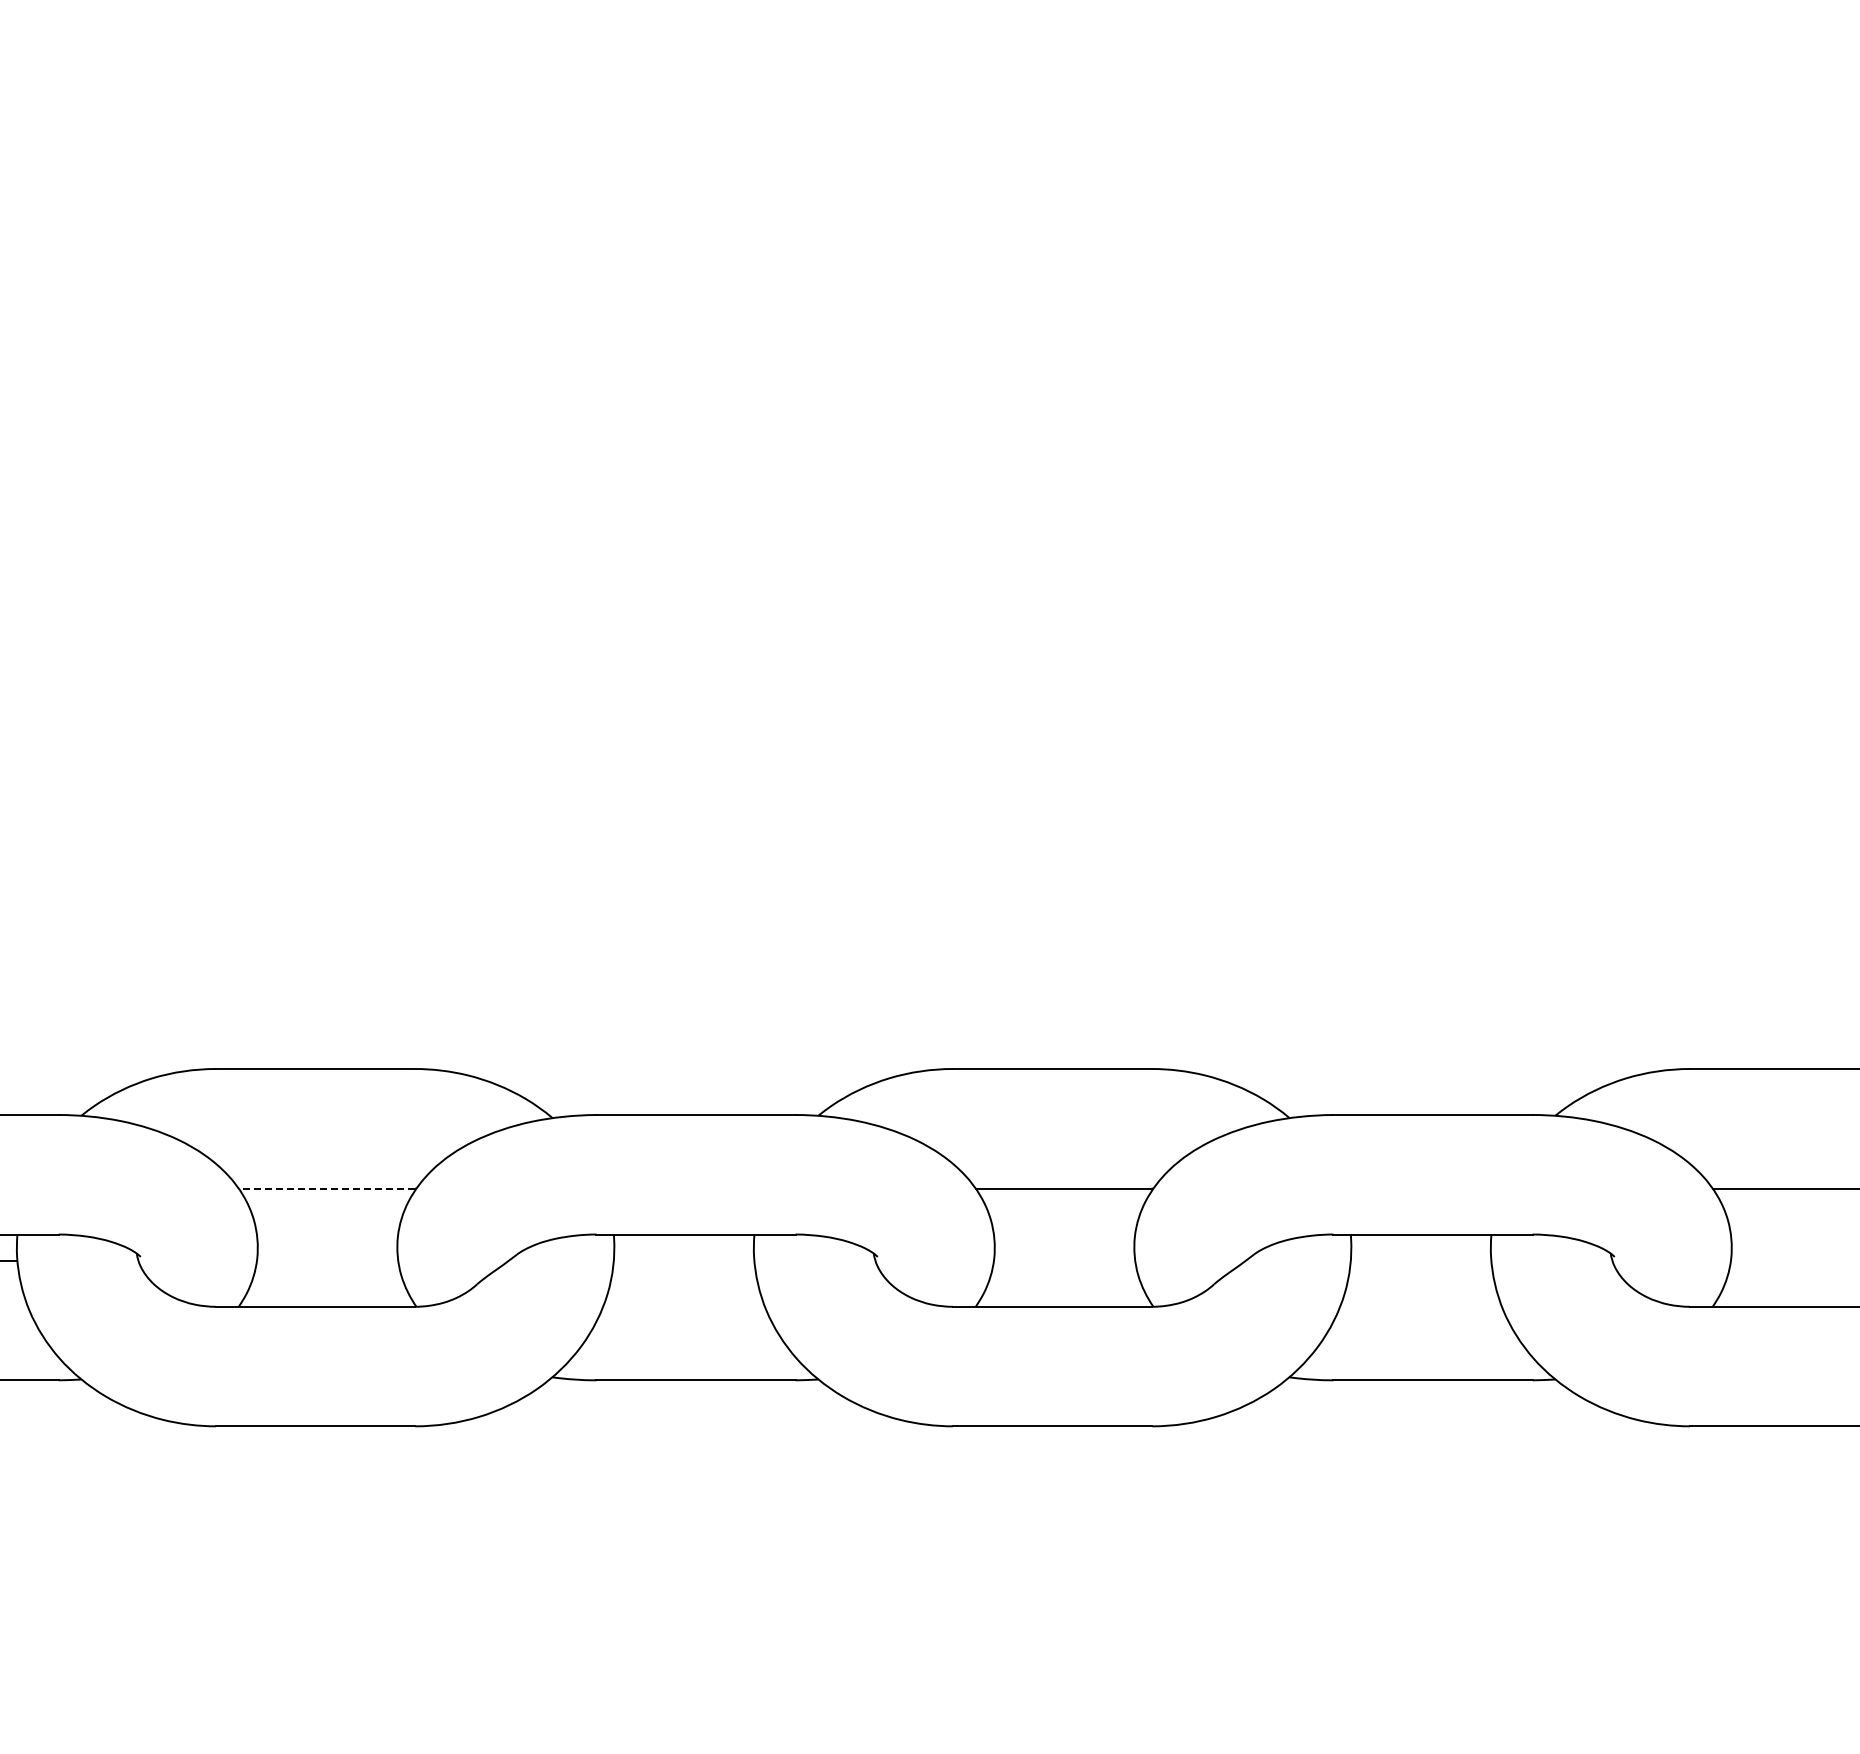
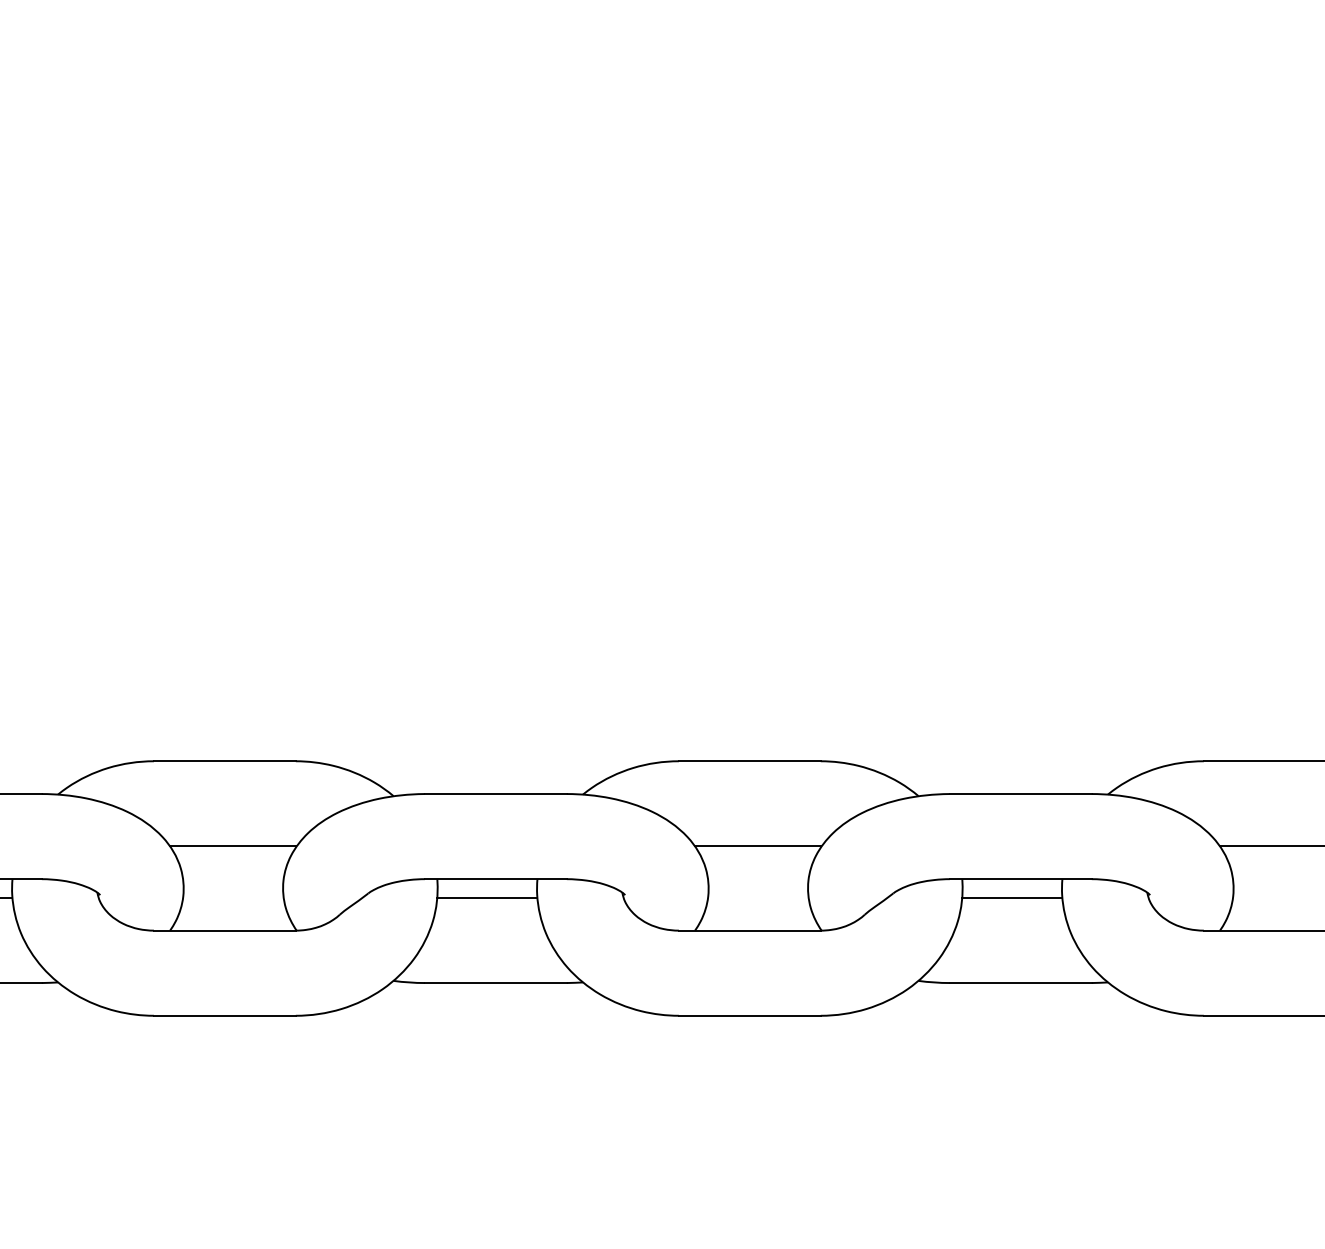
line: (326, 1188) -> (232, 846), dashed -> solid
line: (683, 1260) -> (486, 897), added
line: (1420, 1260) -> (1011, 897), added

